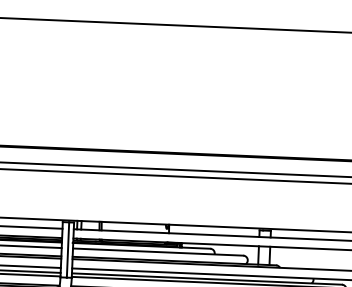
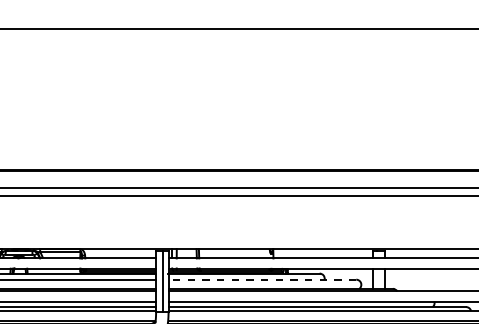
line: (158, 251) -> (262, 279), solid -> dashed

